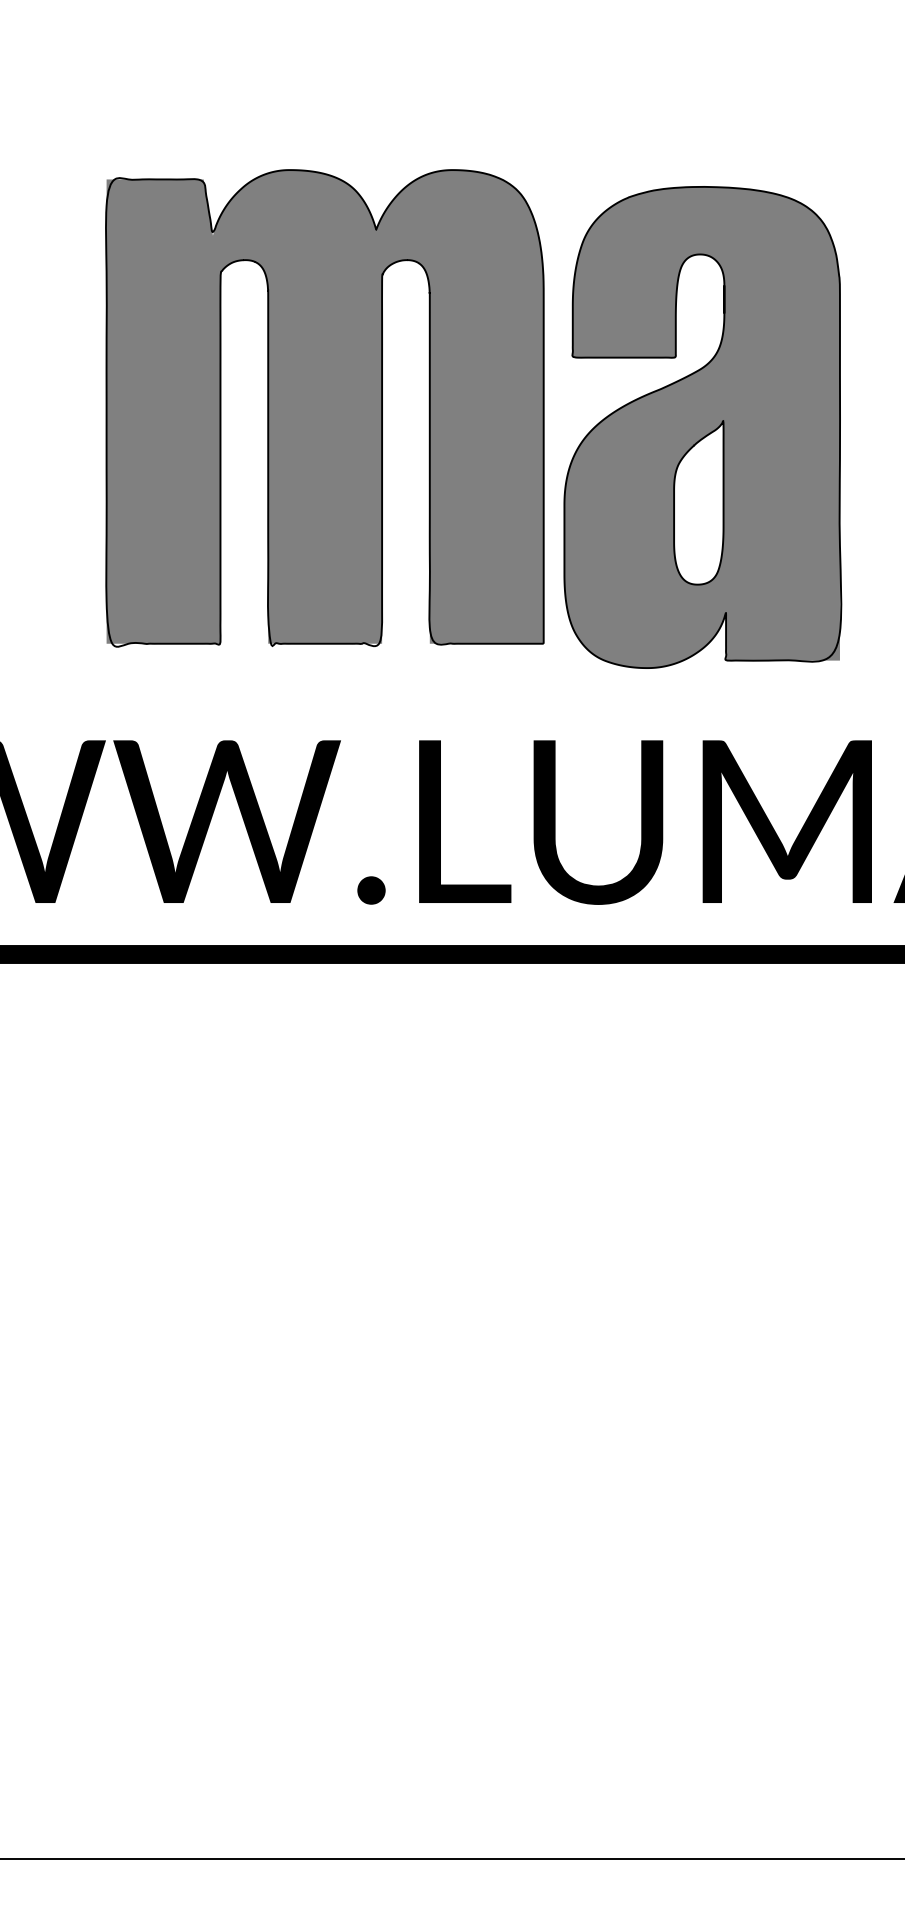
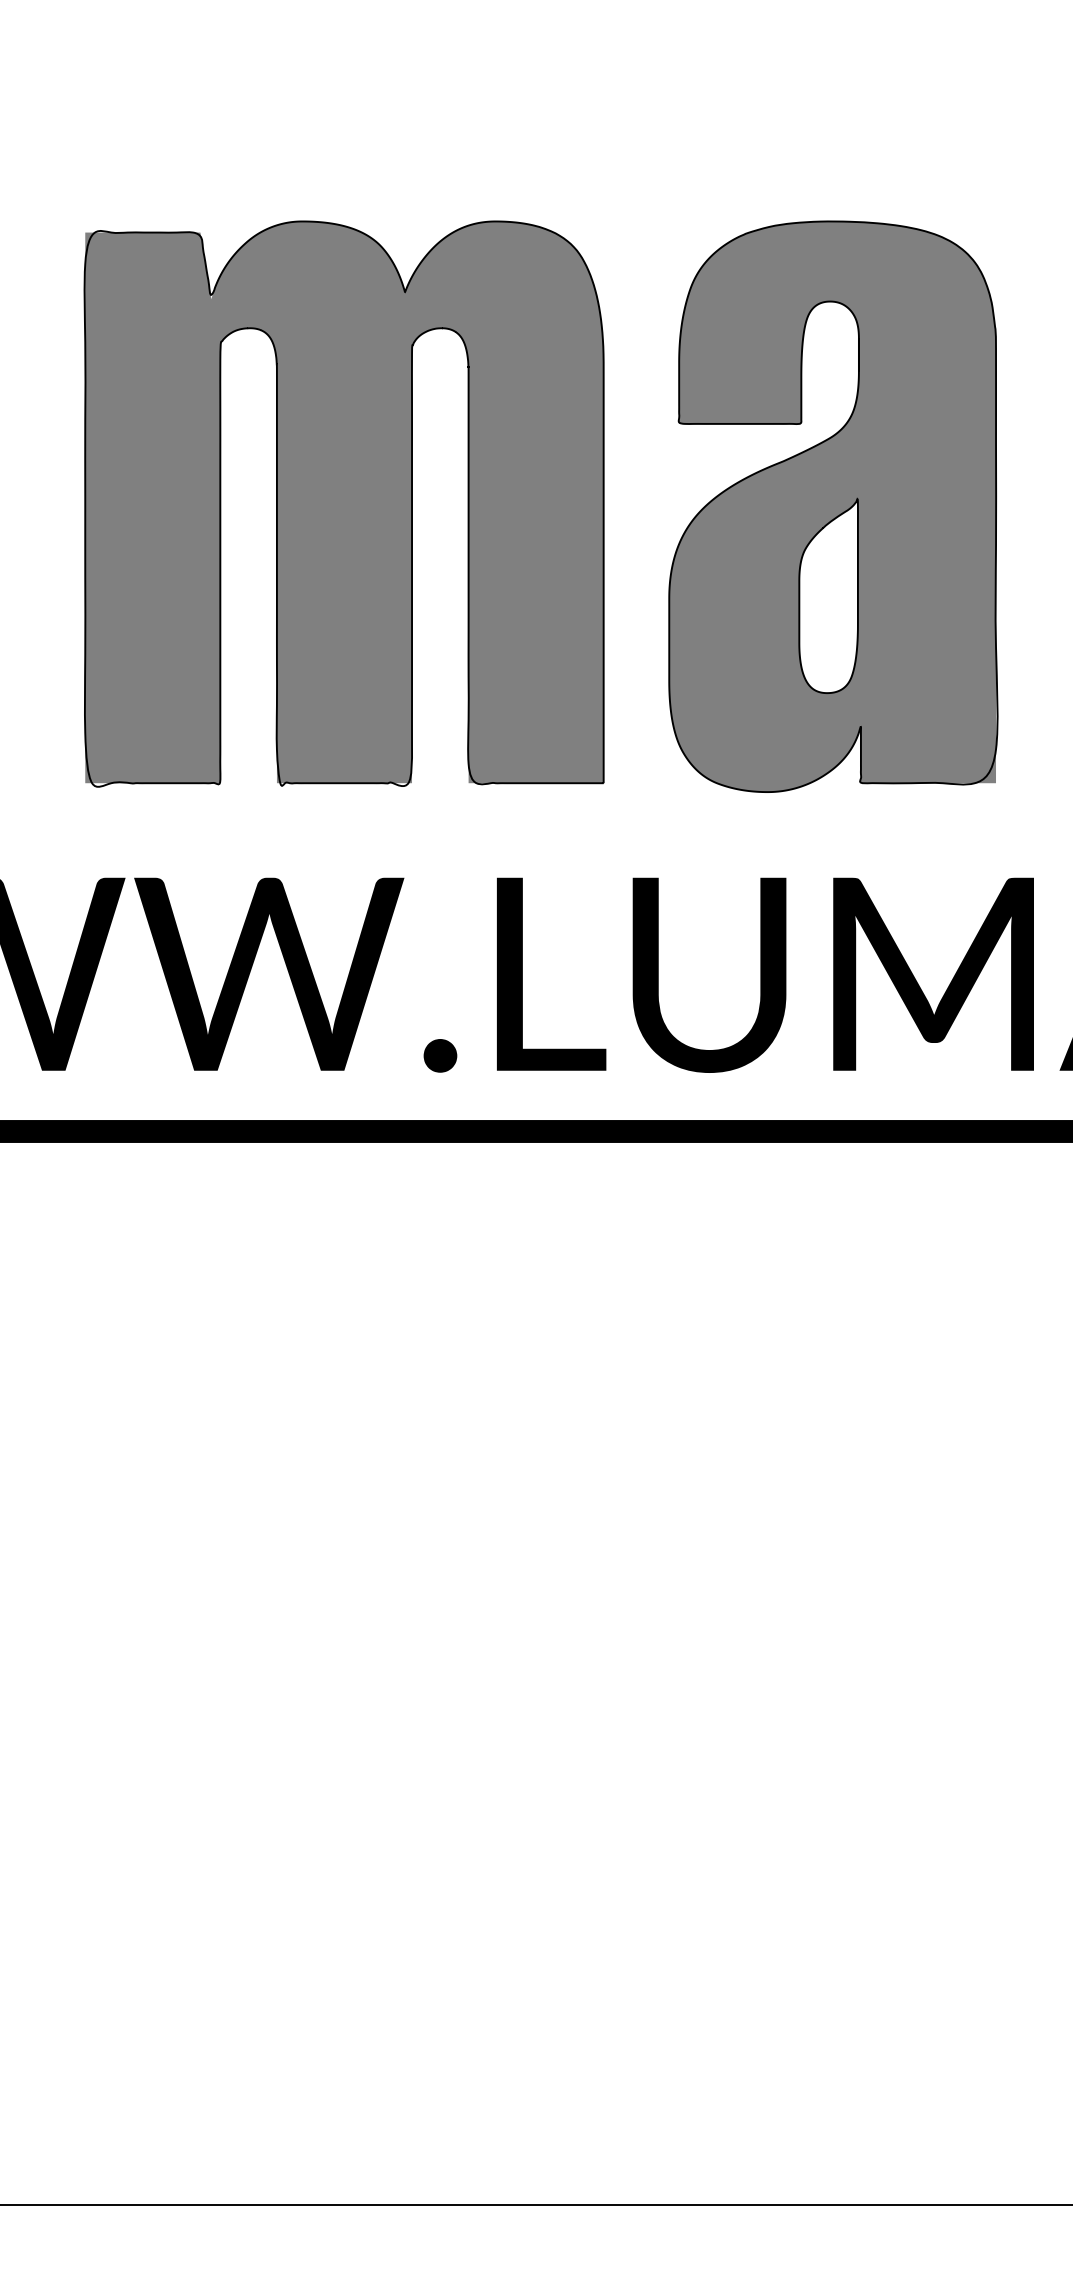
part: (324, 407) -> (343, 503), moved

